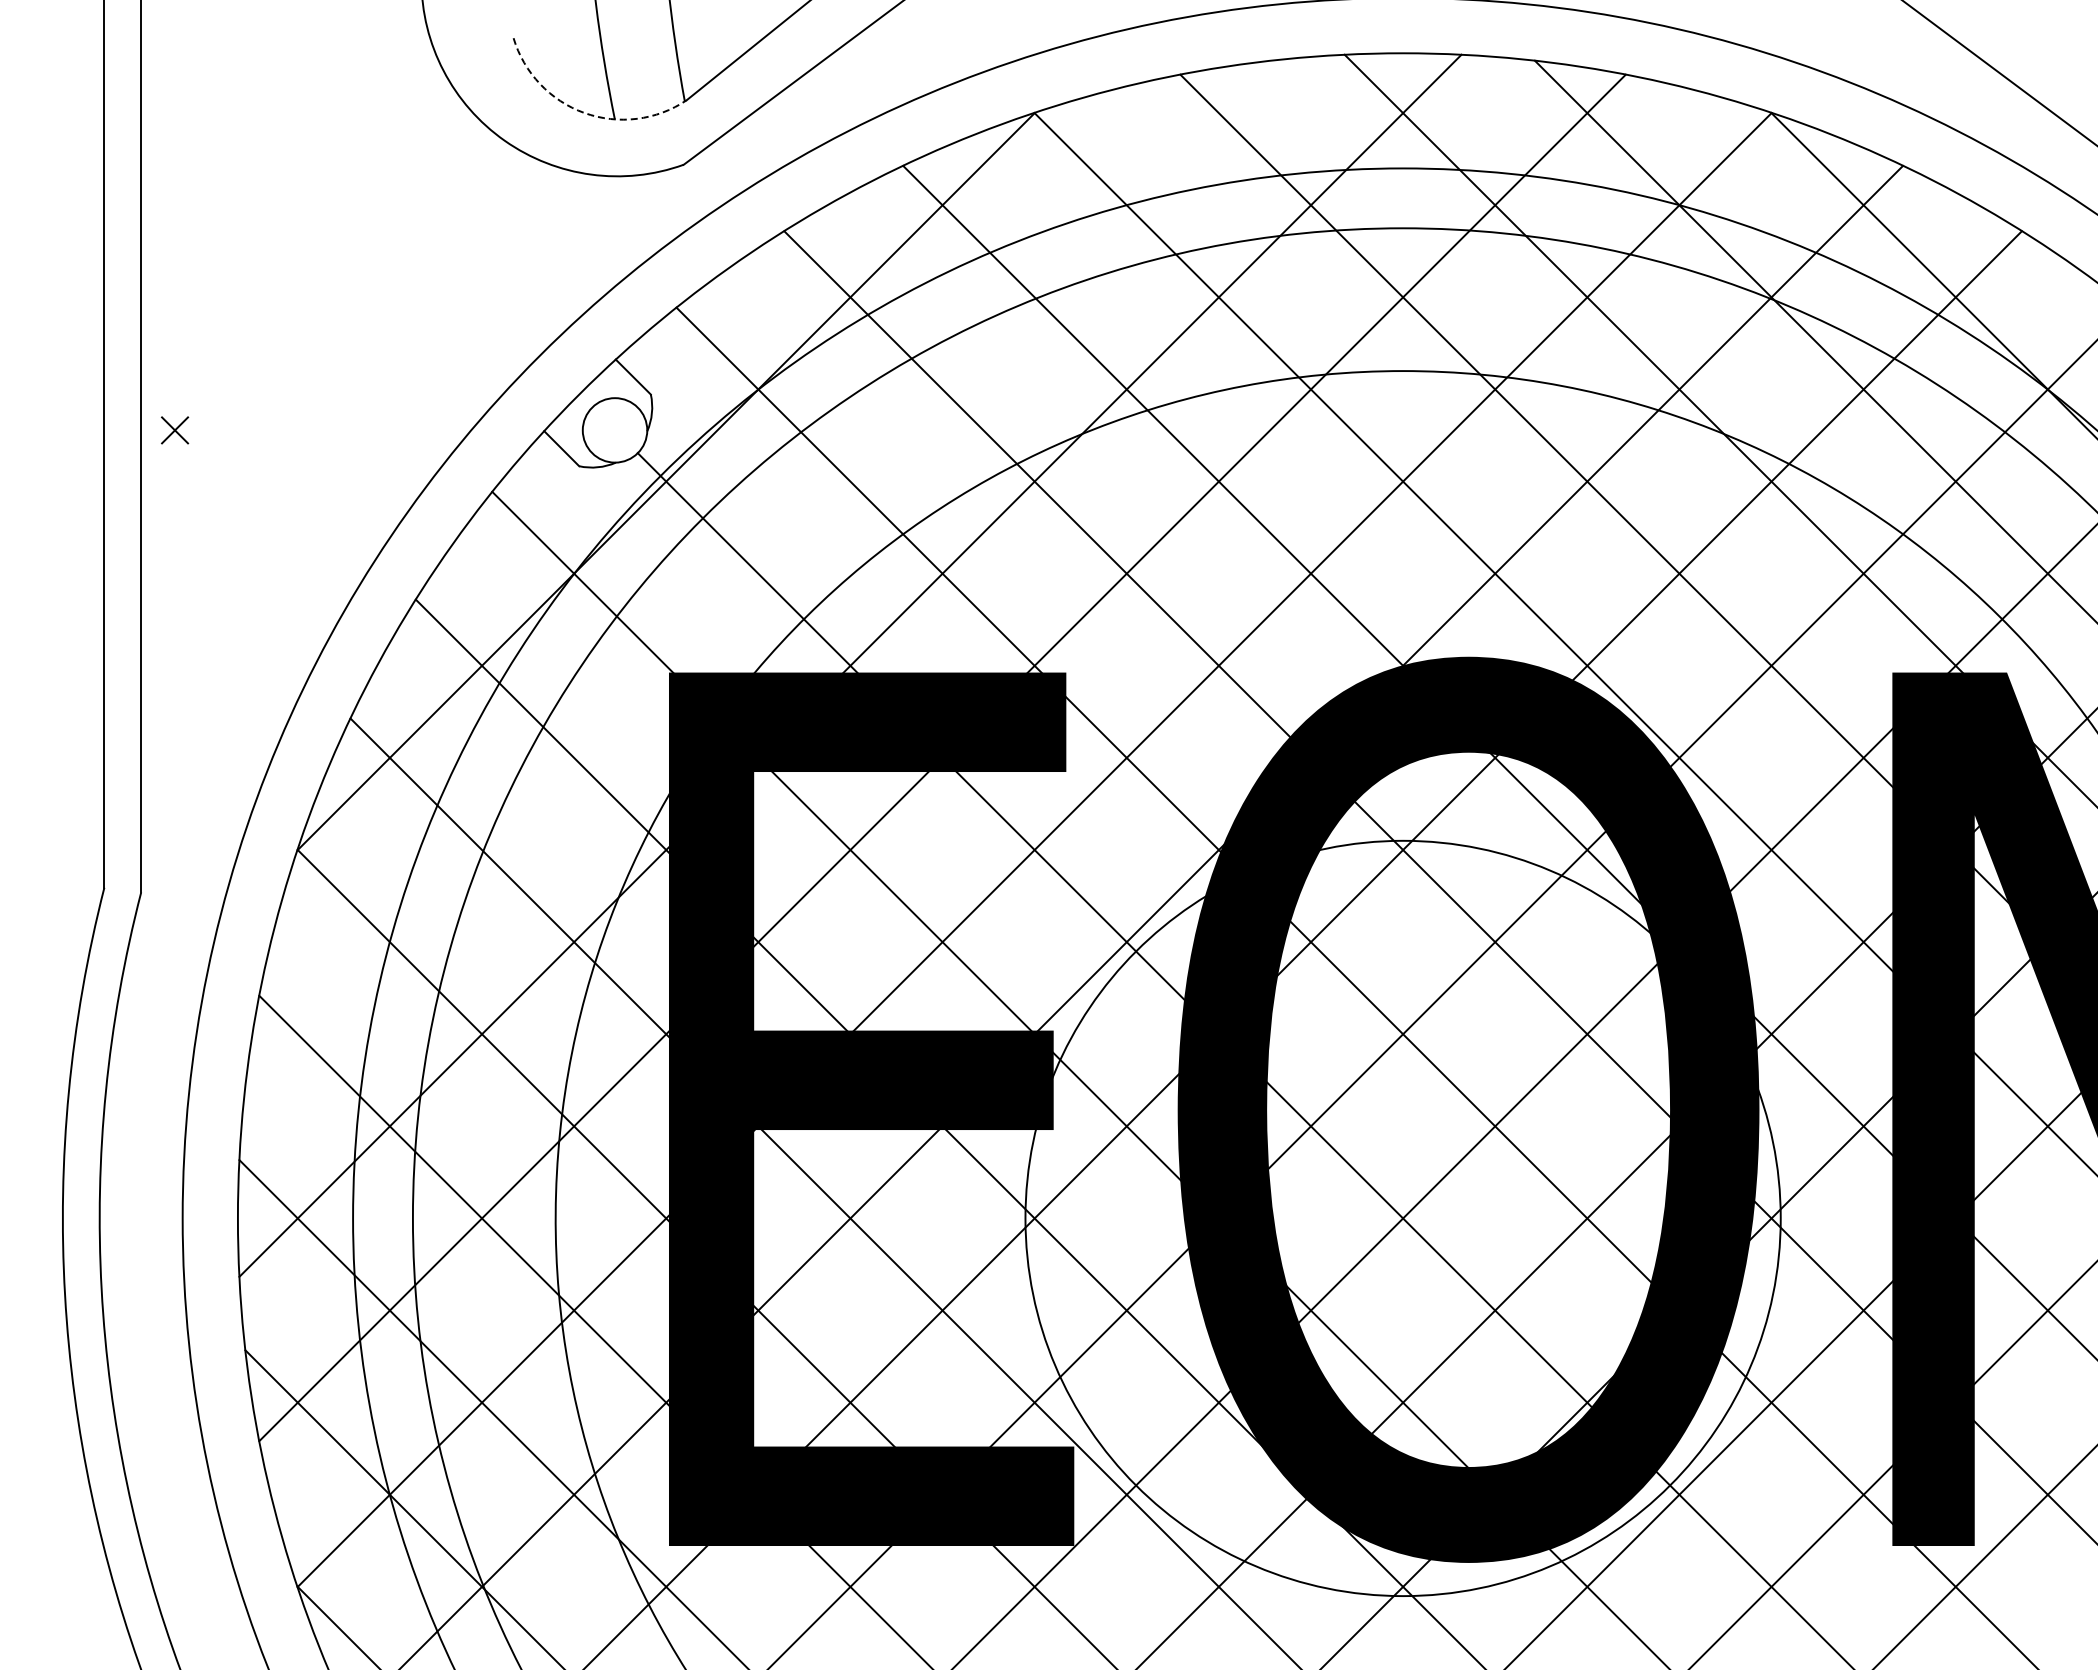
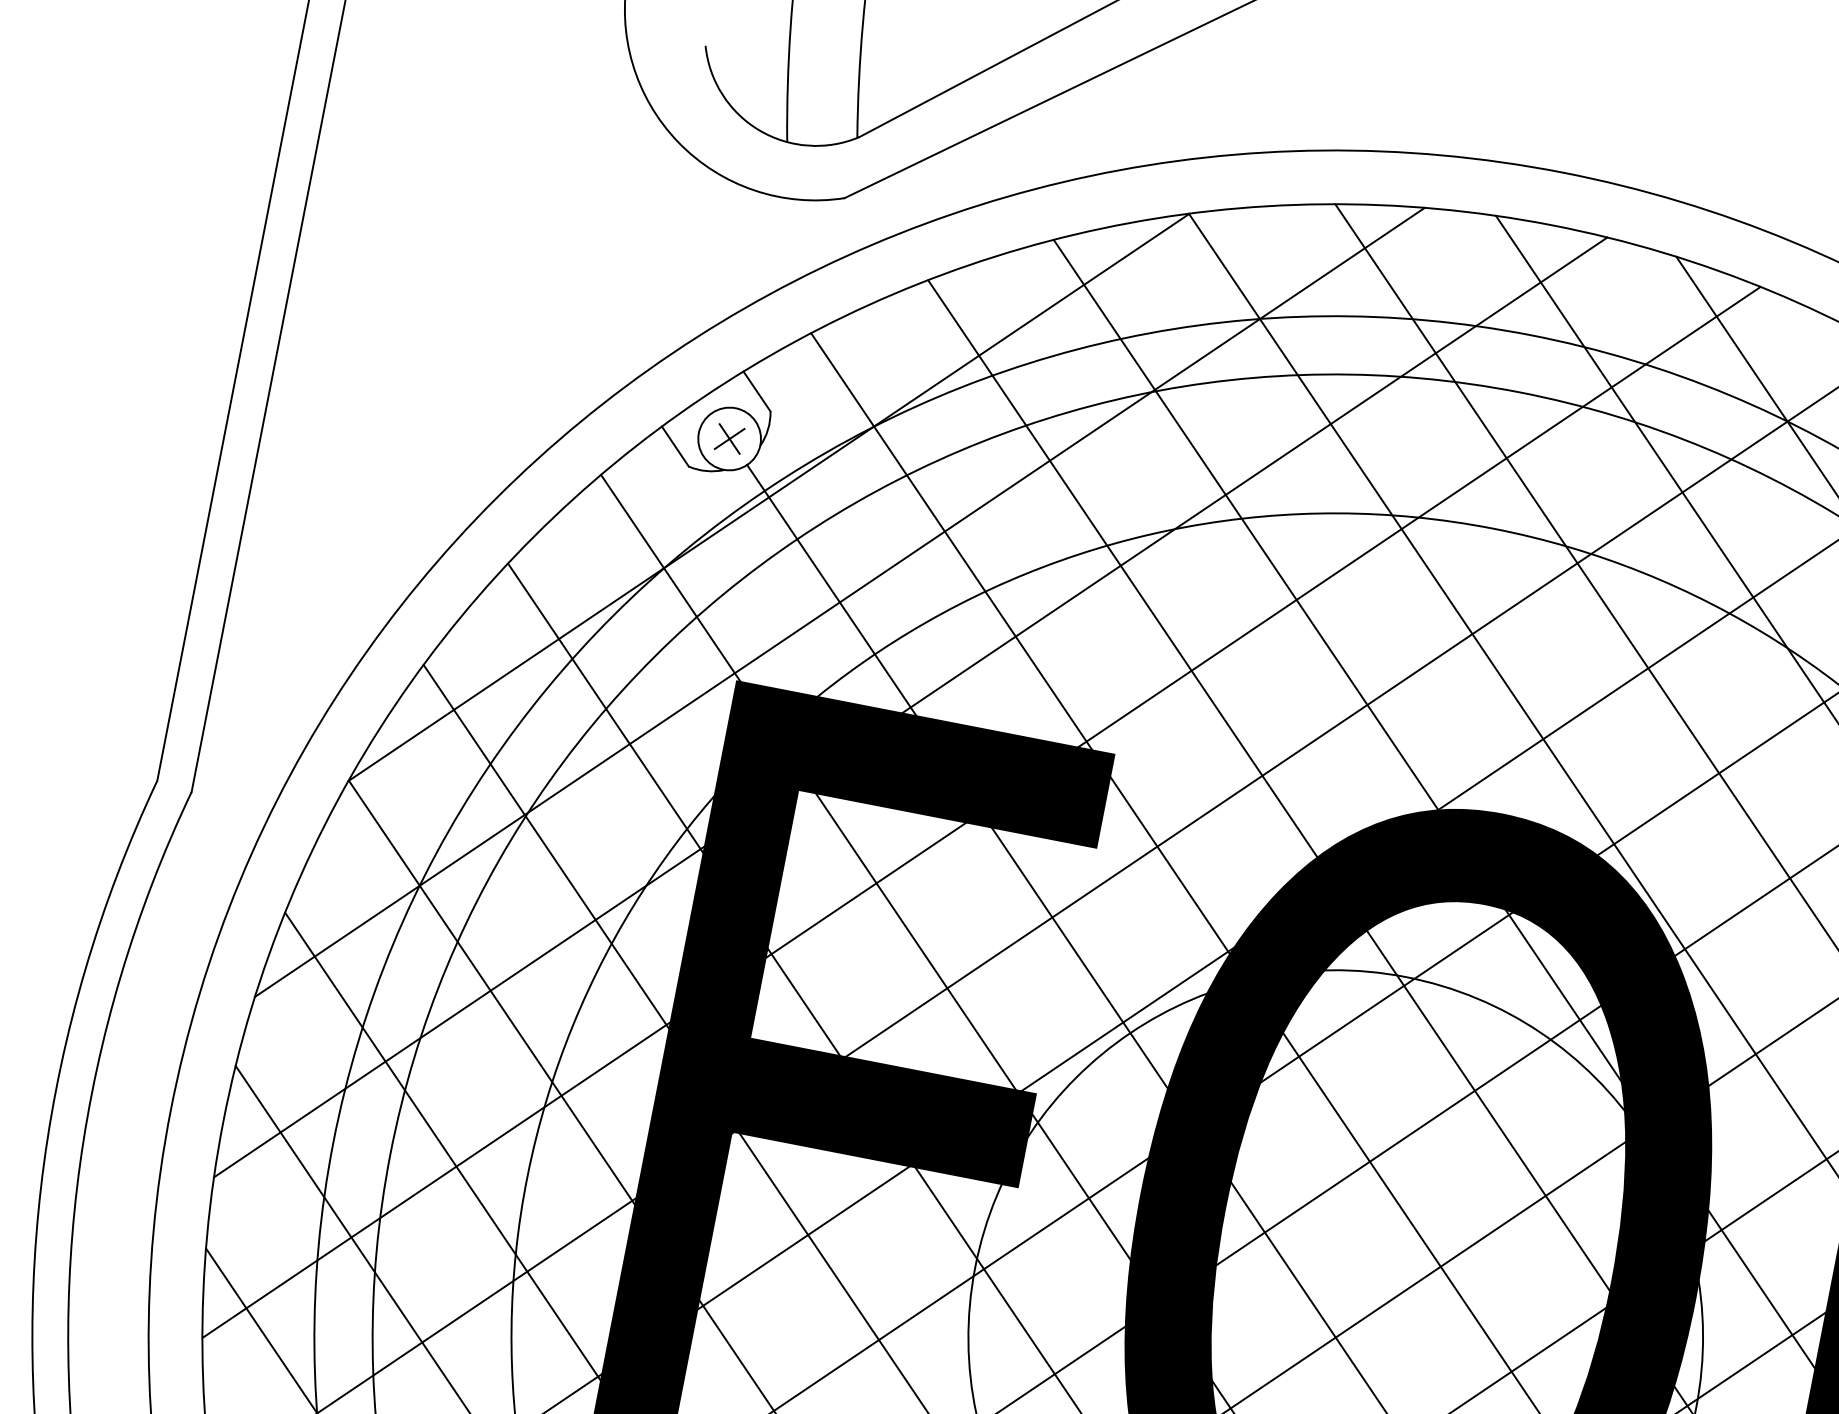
arc: (584, 113) -> (759, 130), dashed -> solid
part: (175, 430) -> (730, 439), moved
line: (758, 573) -> (840, 602), added

